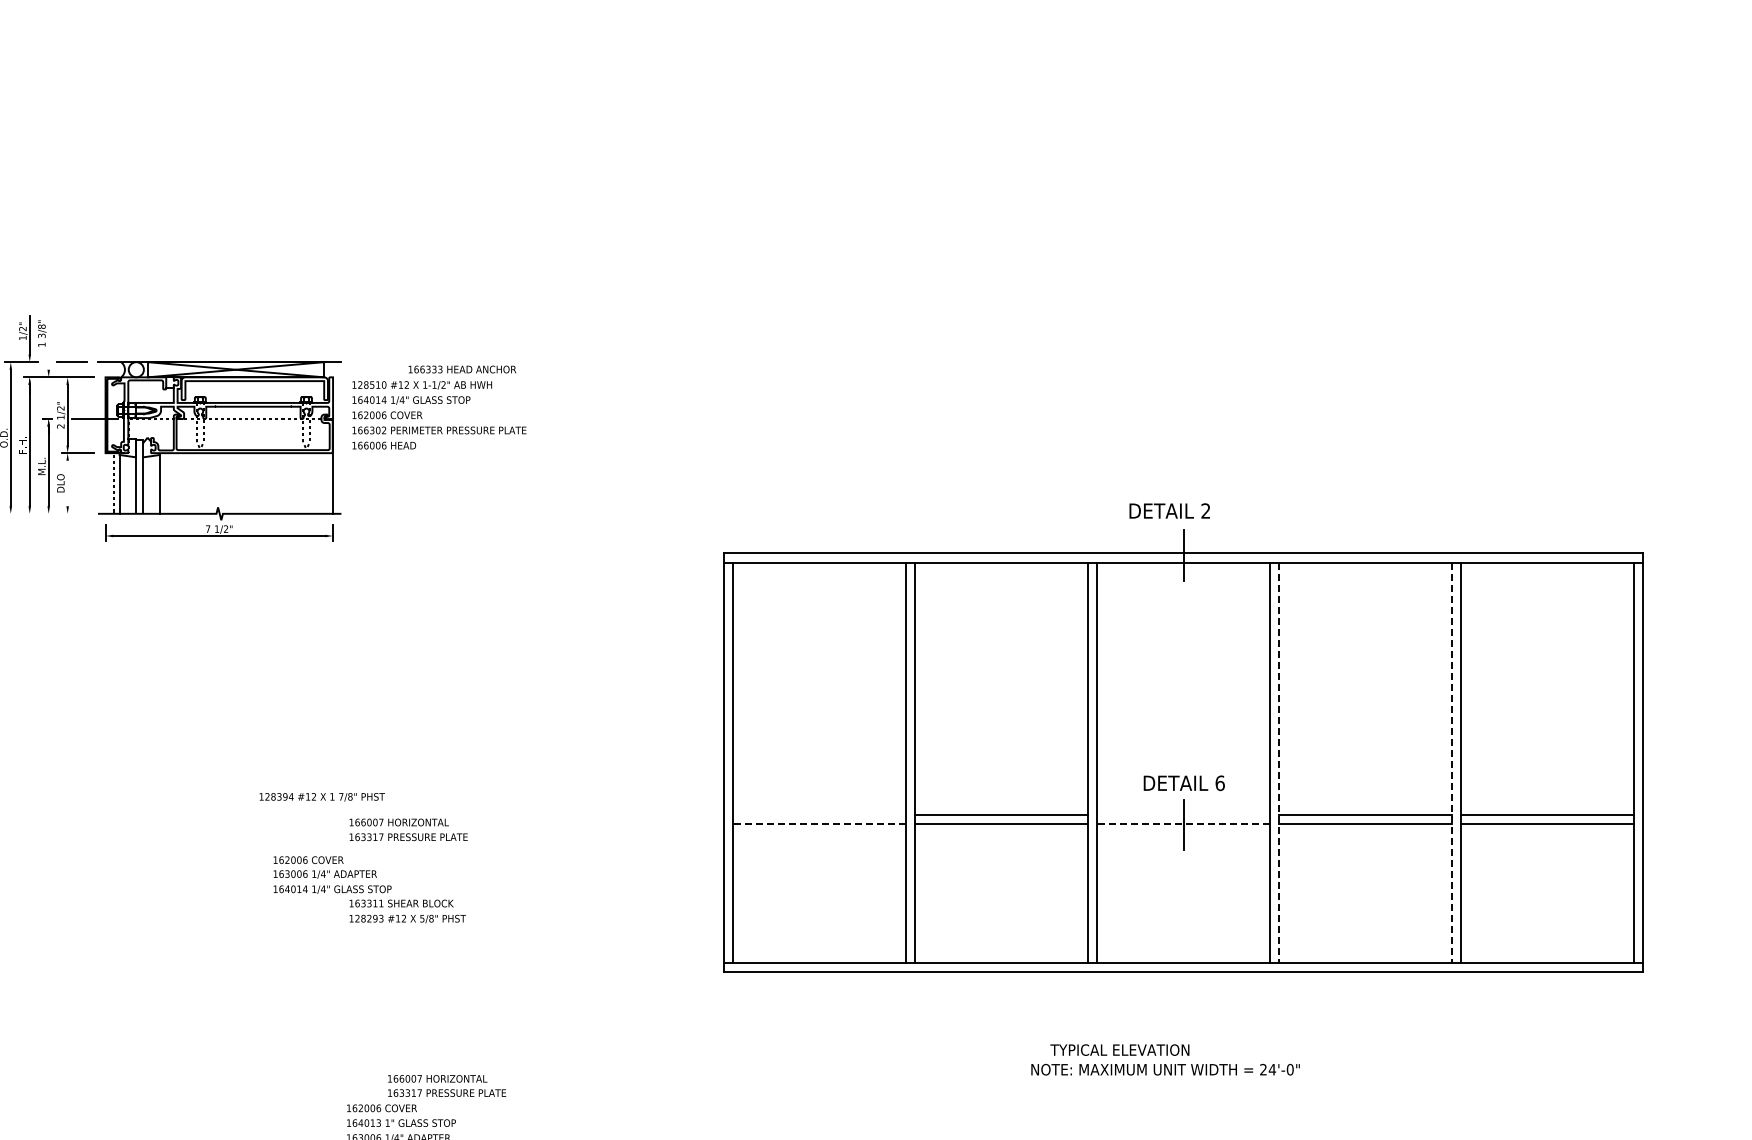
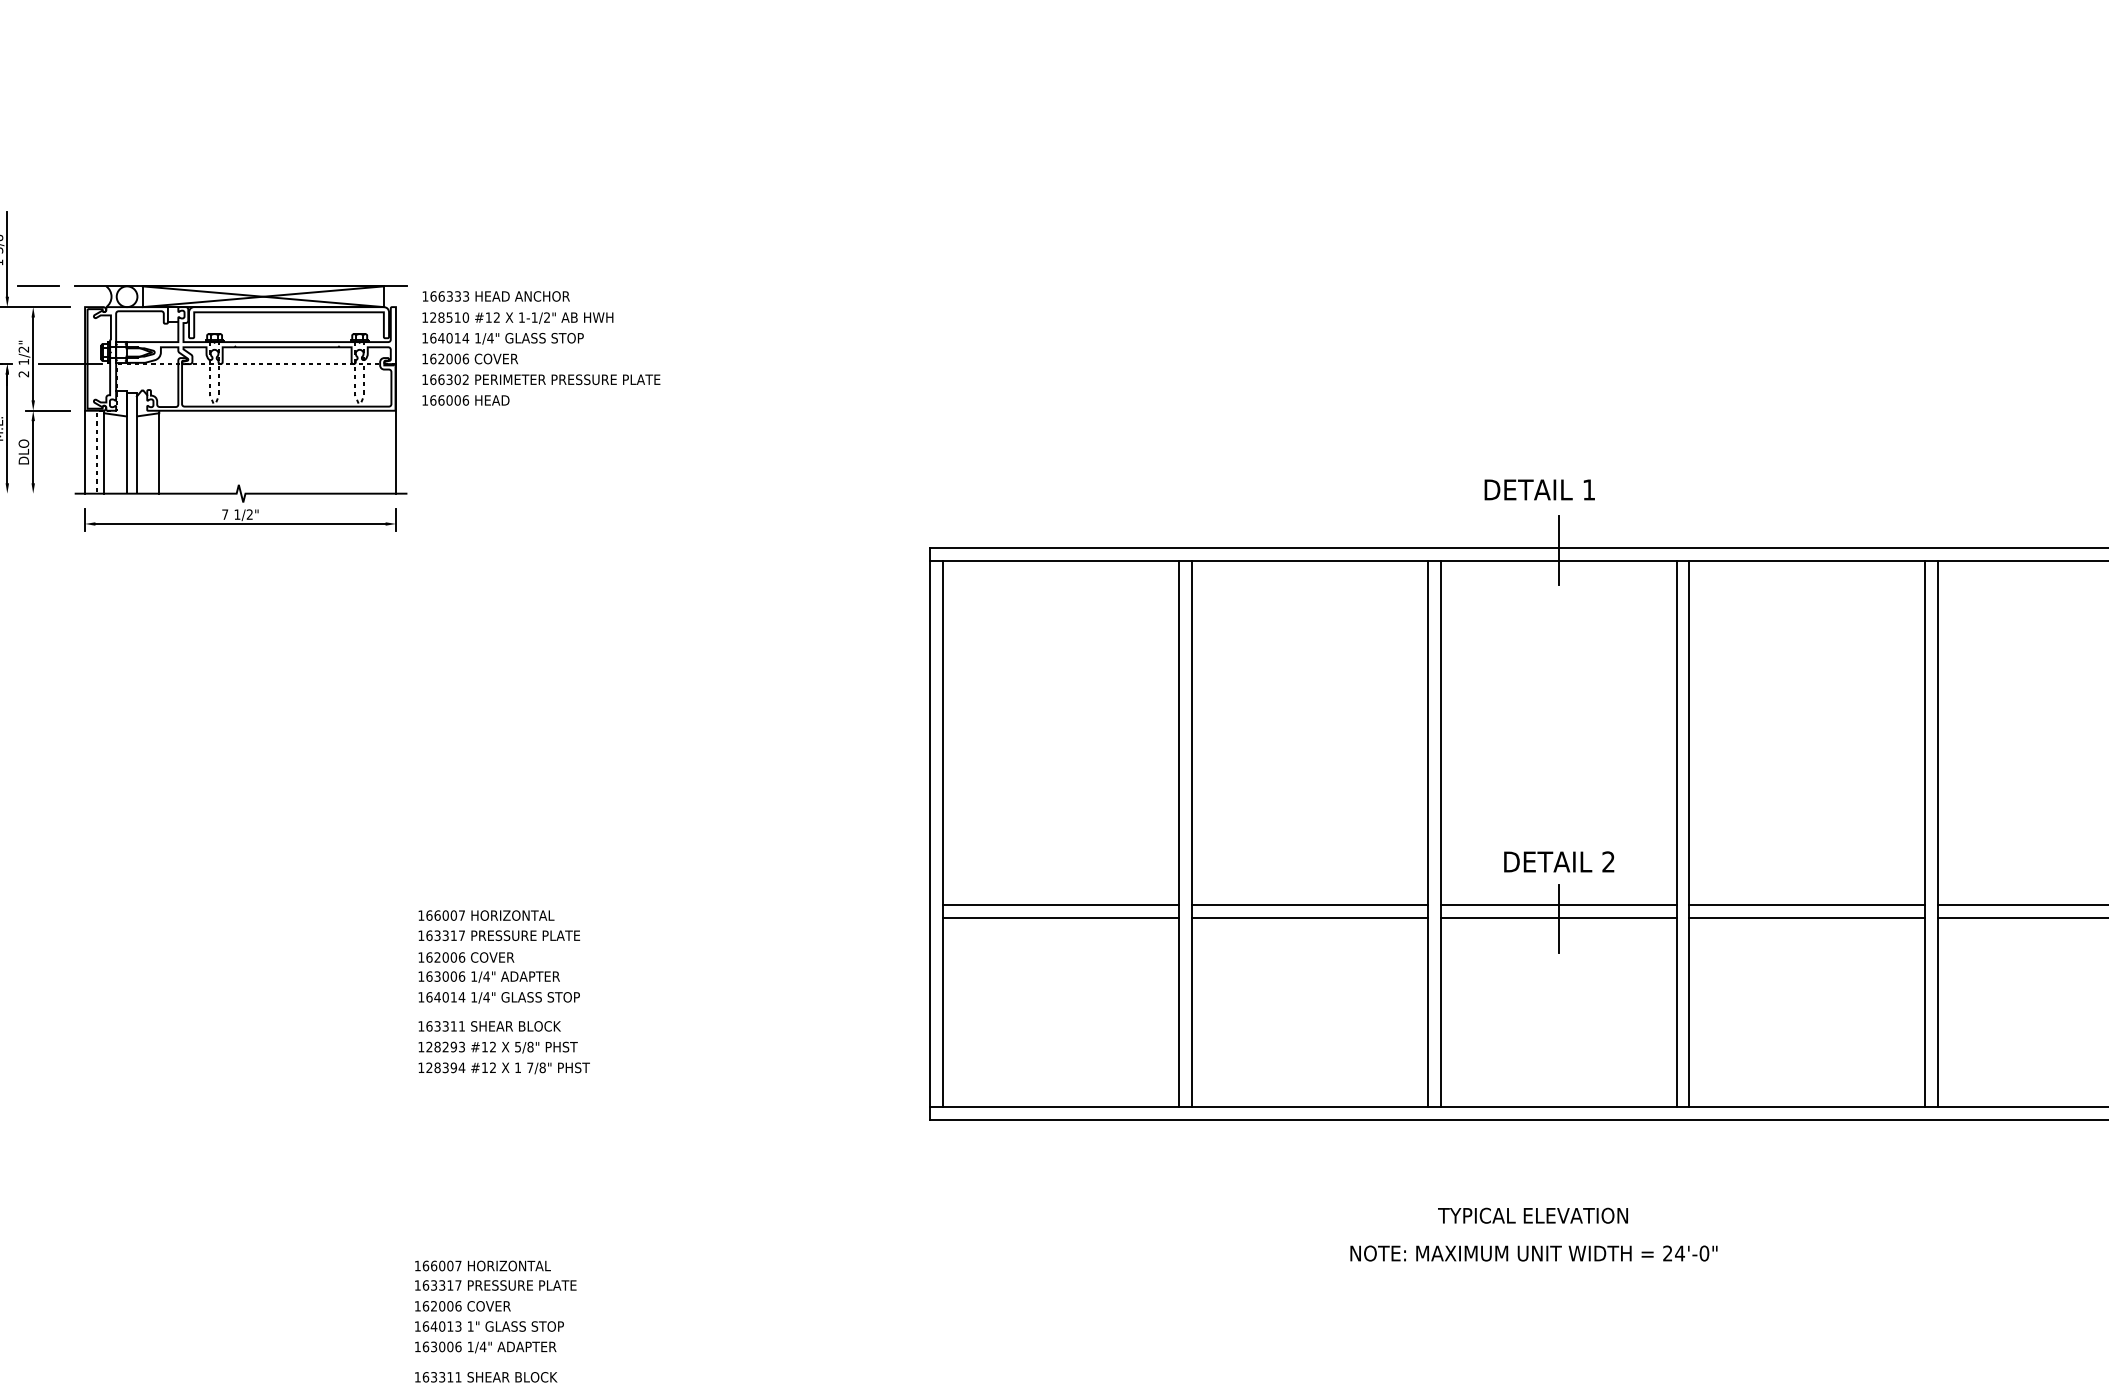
line: (48, 338) -> (7, 254), added
text: (461, 369) -> (495, 296), moved
line: (67, 483) -> (33, 452), added
line: (105, 483) -> (84, 452), added
text: (1205, 510) -> (1588, 489), 2 -> 1
line: (1279, 762) -> (1689, 833), dashed -> solid
line: (1451, 762) -> (1924, 833), dashed -> solid
text: (1219, 783) -> (1607, 862), 6 -> 2
text: (321, 797) -> (503, 1068), moved
line: (819, 814) -> (1060, 904), added
line: (1183, 814) -> (1558, 904), added
line: (819, 824) -> (1060, 918), dashed -> solid
line: (1183, 824) -> (1558, 918), dashed -> solid
text: (332, 874) -> (499, 977), moved
text: (1119, 1049) -> (1532, 1214), moved
text: (447, 1085) -> (496, 1275), moved

